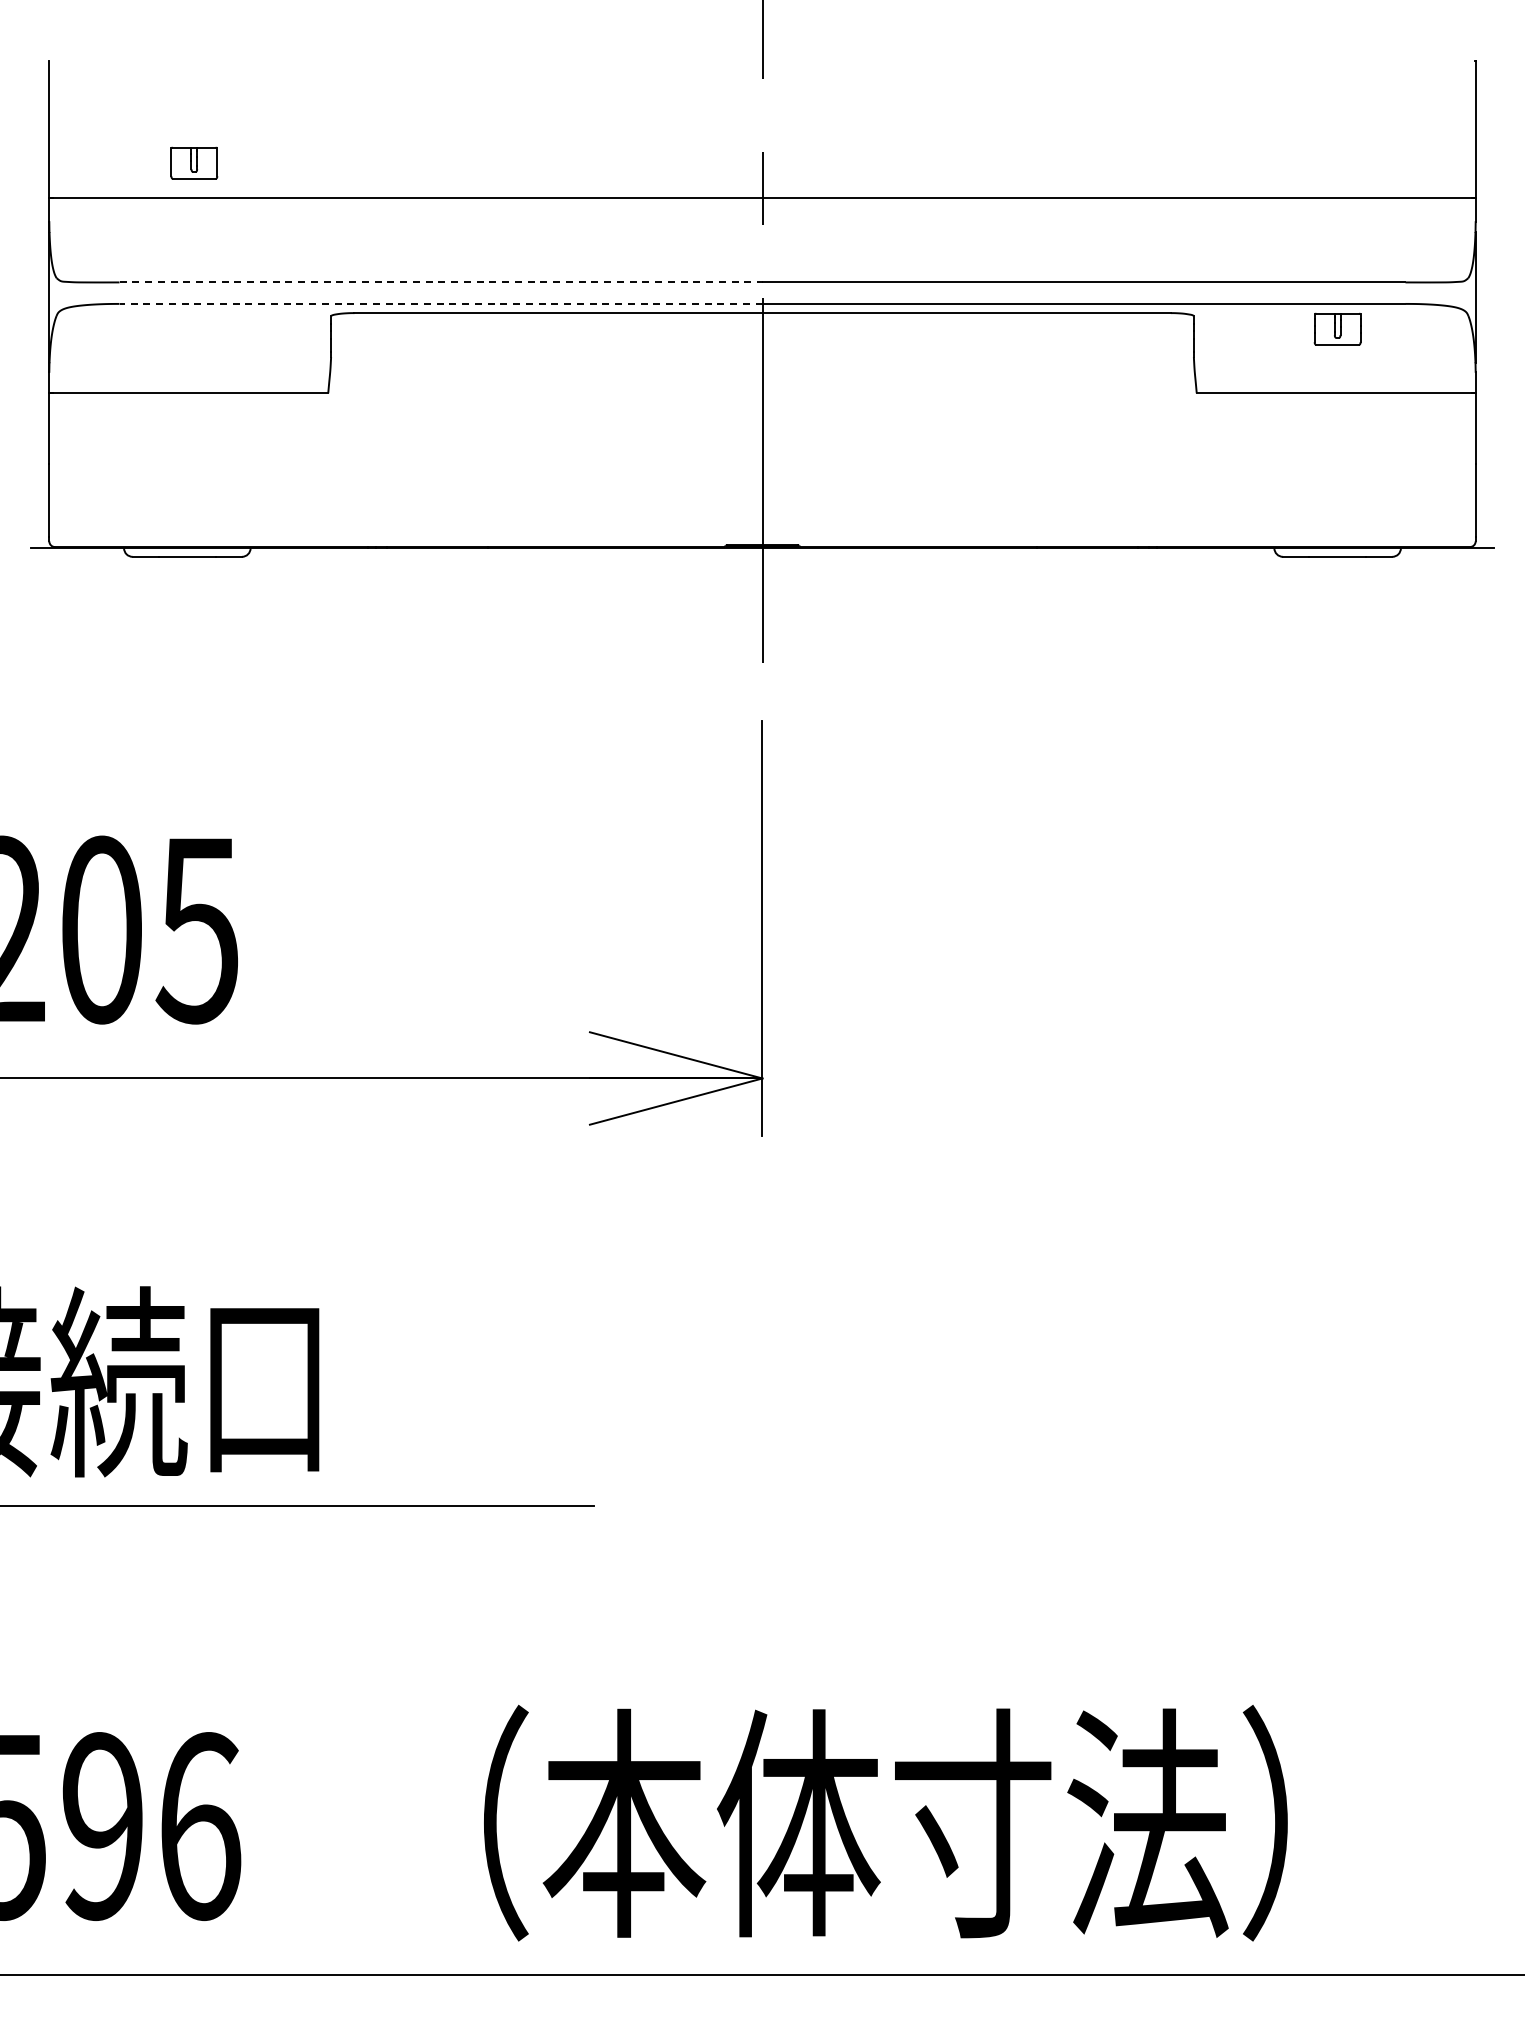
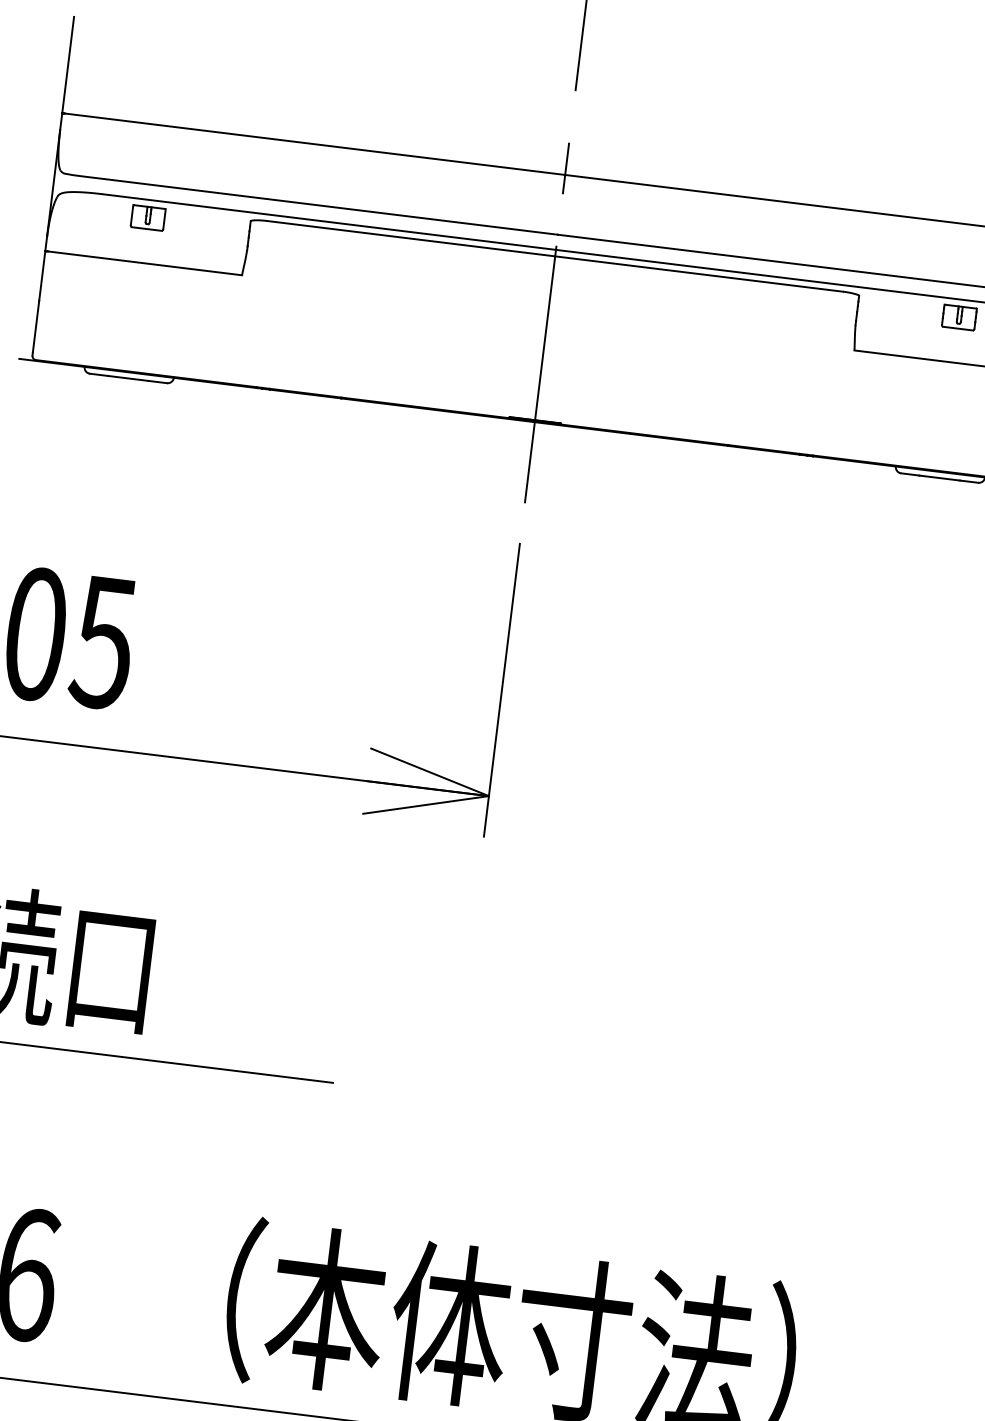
part: (194, 162) -> (148, 217), moved
line: (441, 282) -> (331, 206), dashed -> solid
line: (440, 303) -> (328, 221), dashed -> solid

